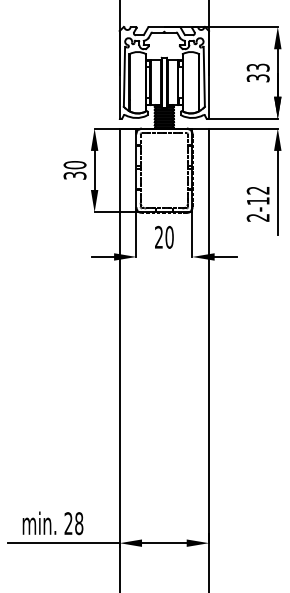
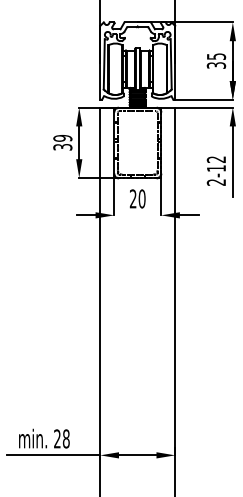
text: (257, 67) -> (215, 56), 33 -> 35
text: (74, 165) -> (62, 138), 30 -> 39

